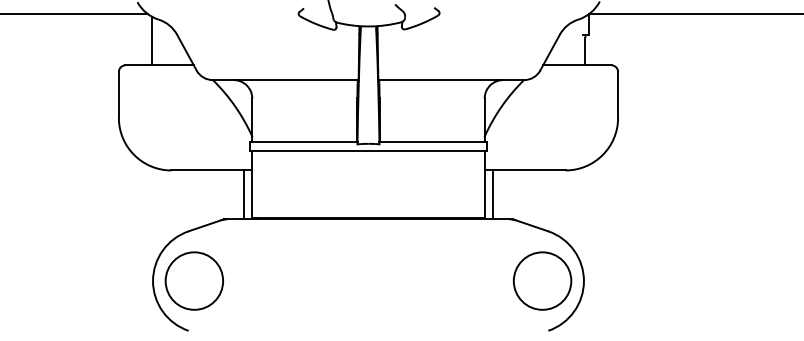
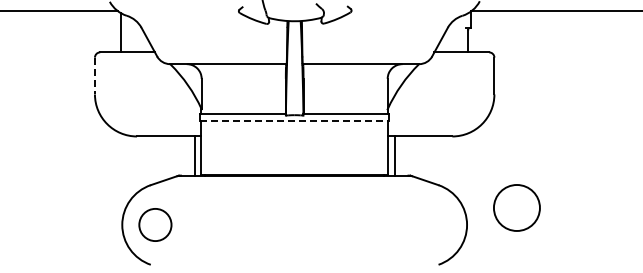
line: (118, 95) -> (94, 76), solid -> dashed
line: (368, 150) -> (294, 120), solid -> dashed
circle: (194, 280) -> (155, 224), size x0.7
circle: (541, 280) -> (516, 207), moved

